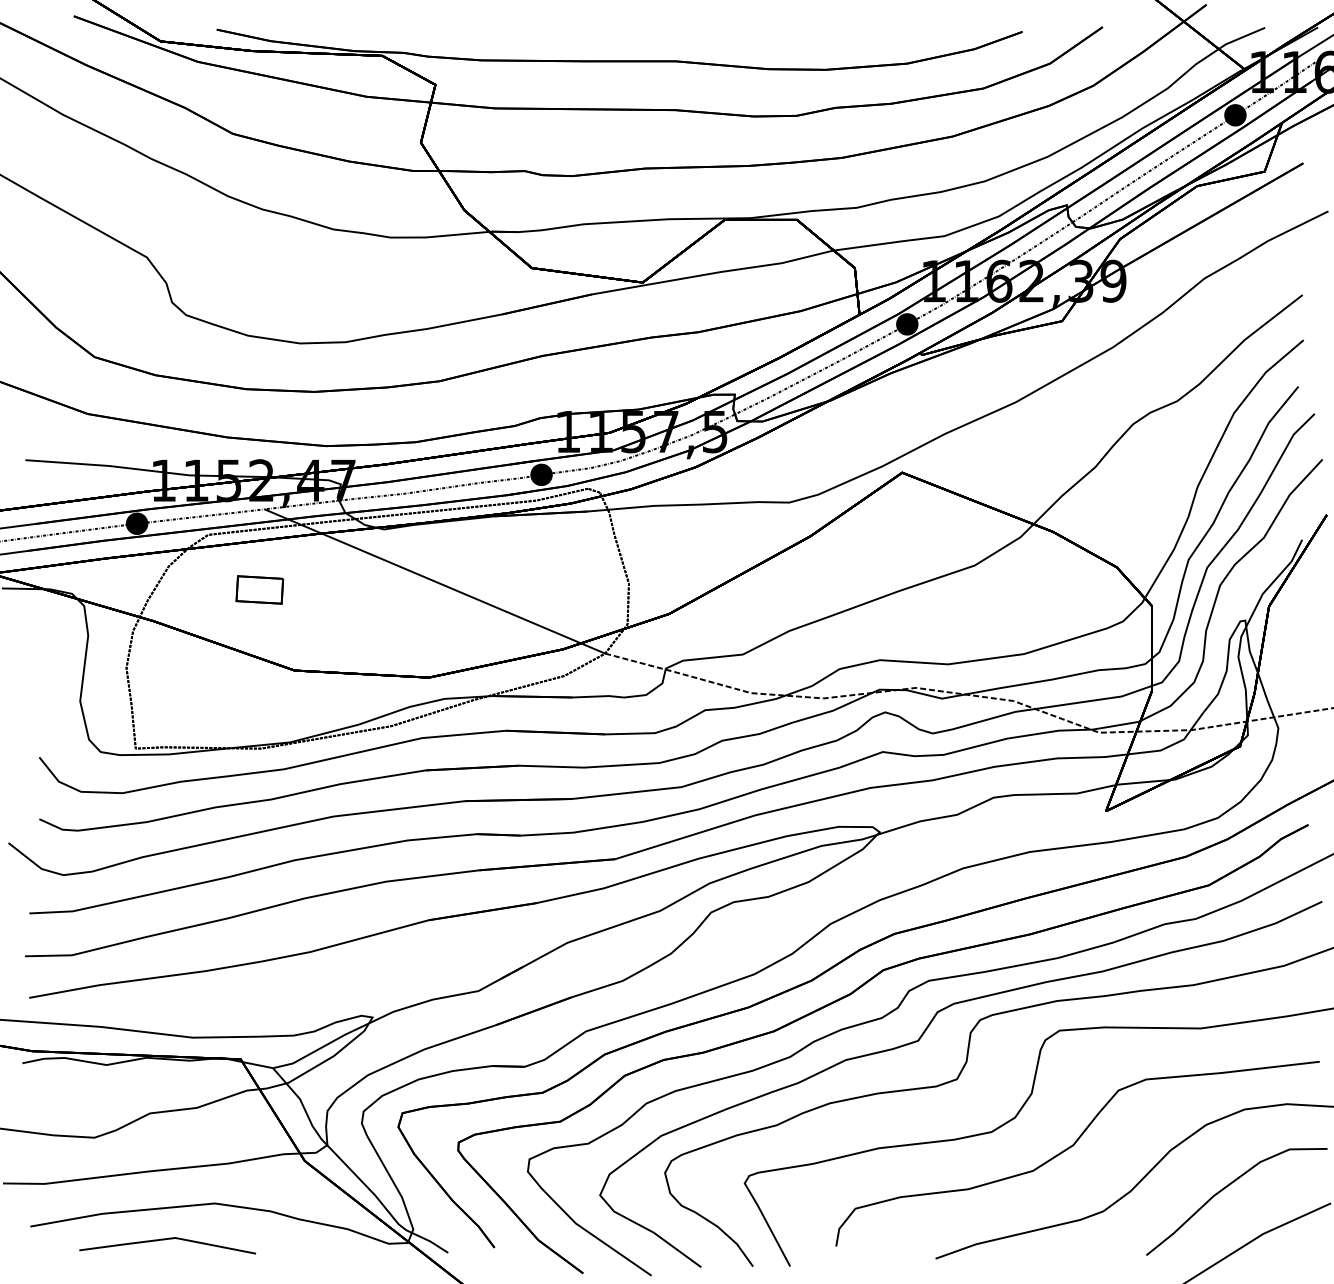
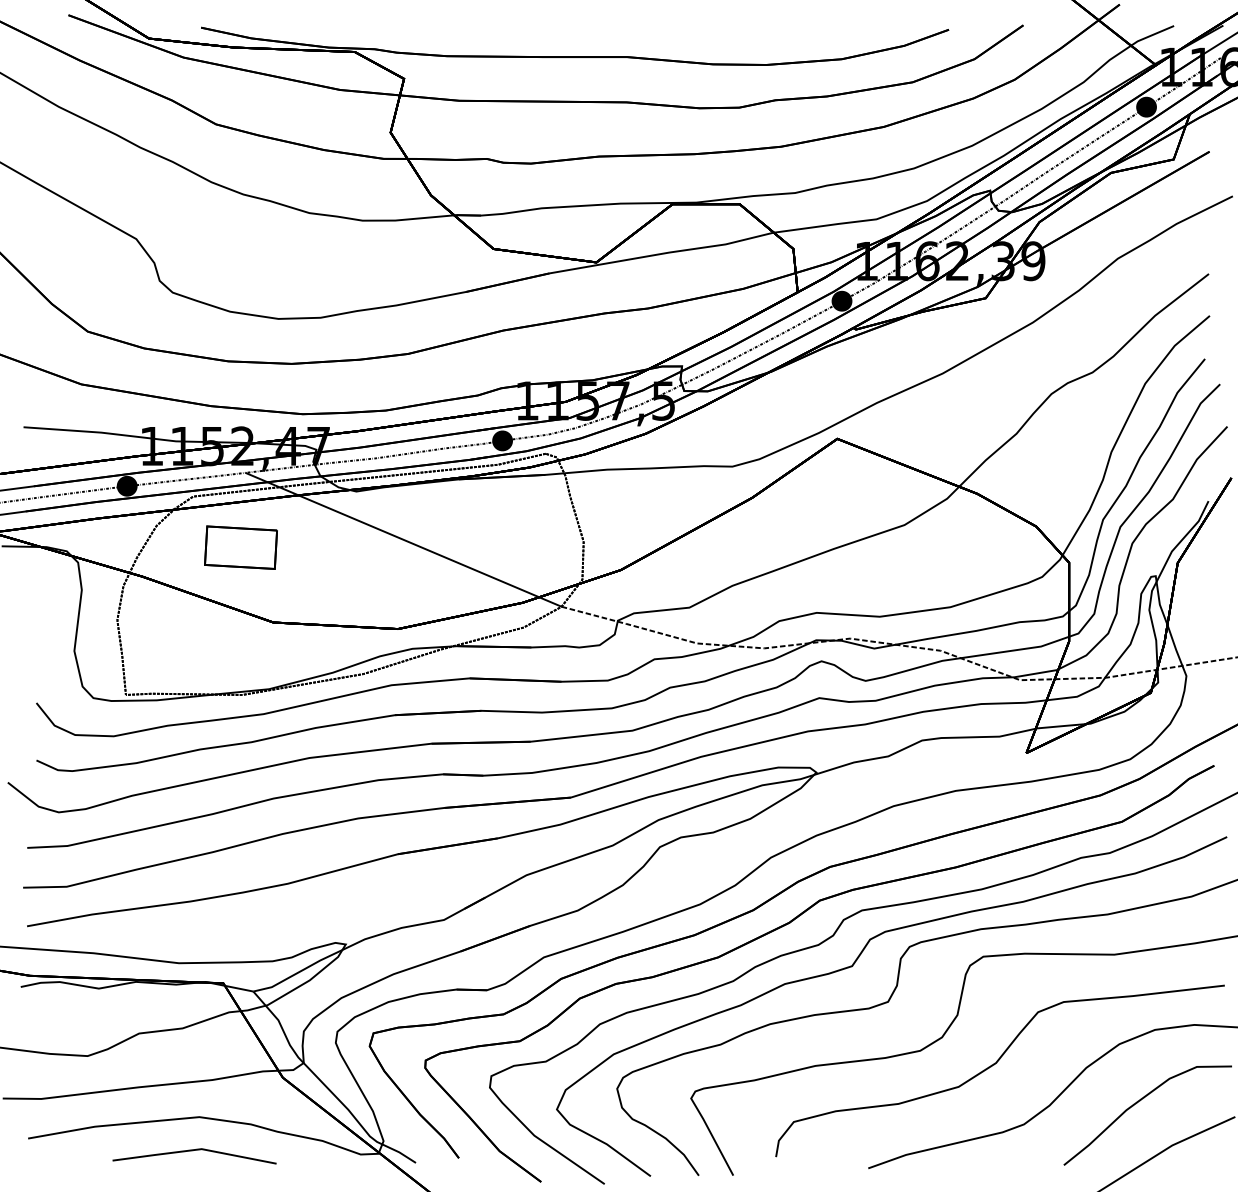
part: (259, 589) -> (240, 547), size x1.67
line: (165, 1240) -> (192, 1151), moved

